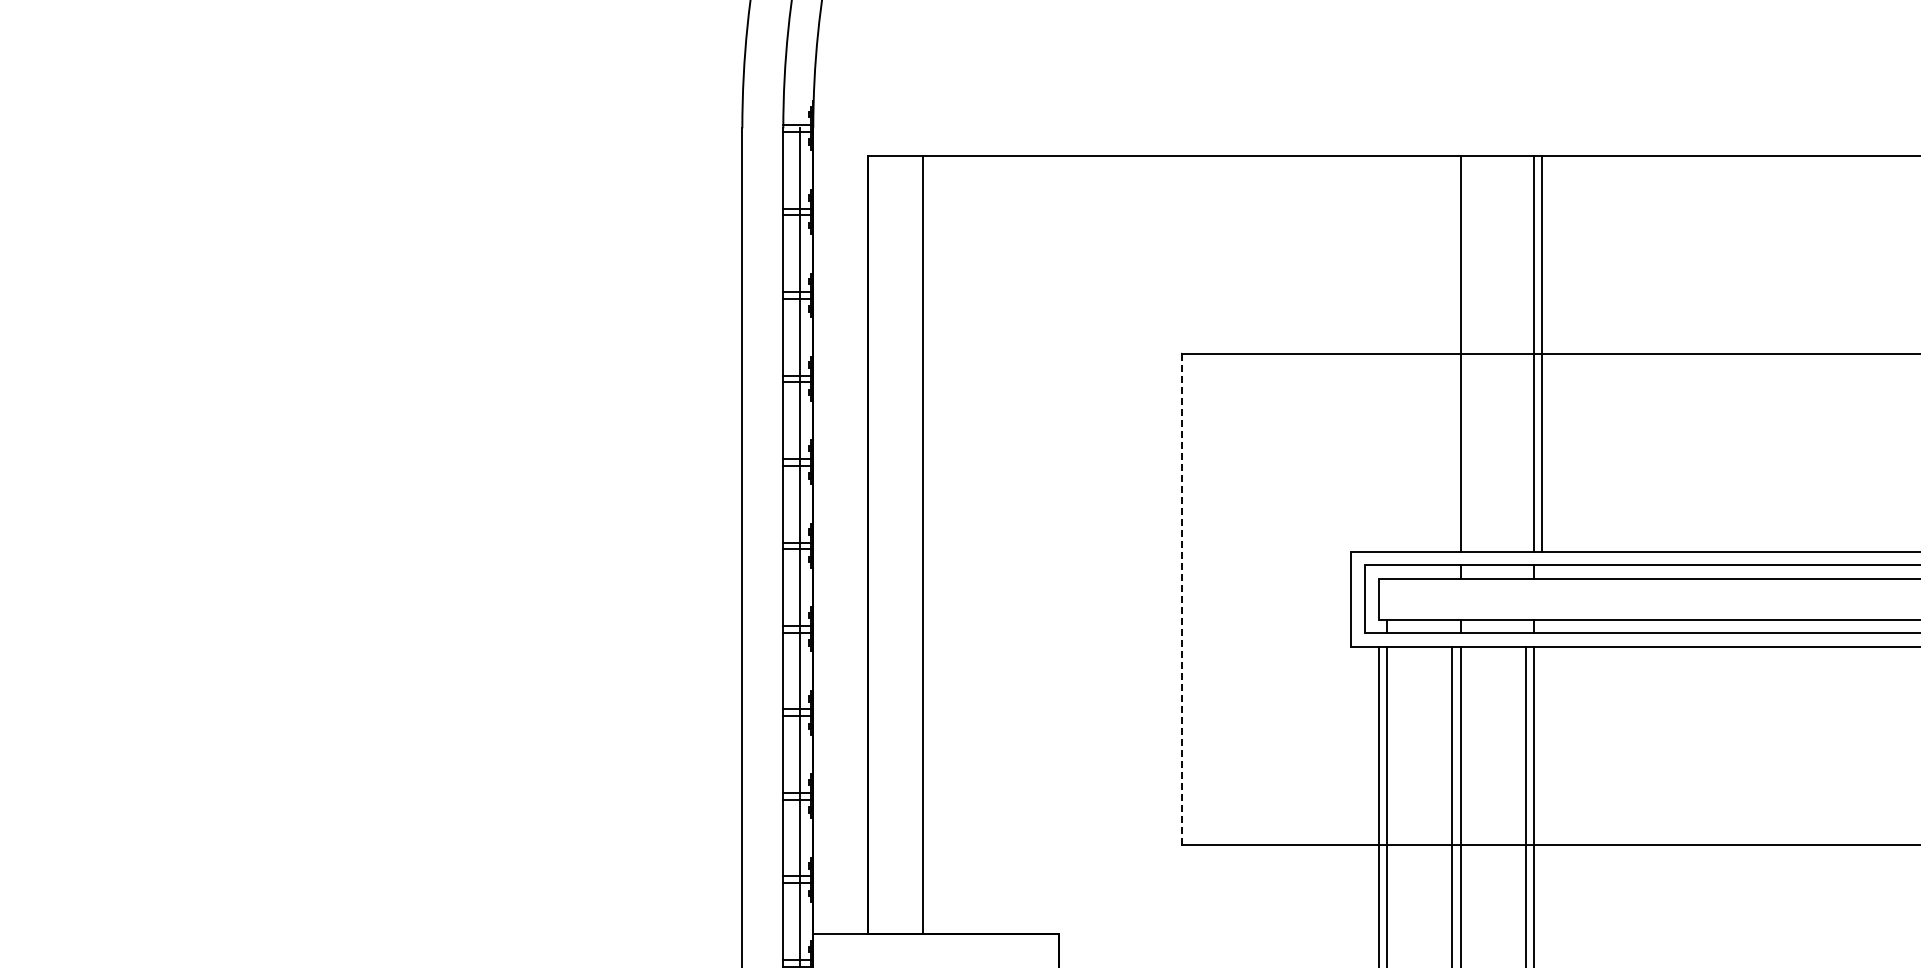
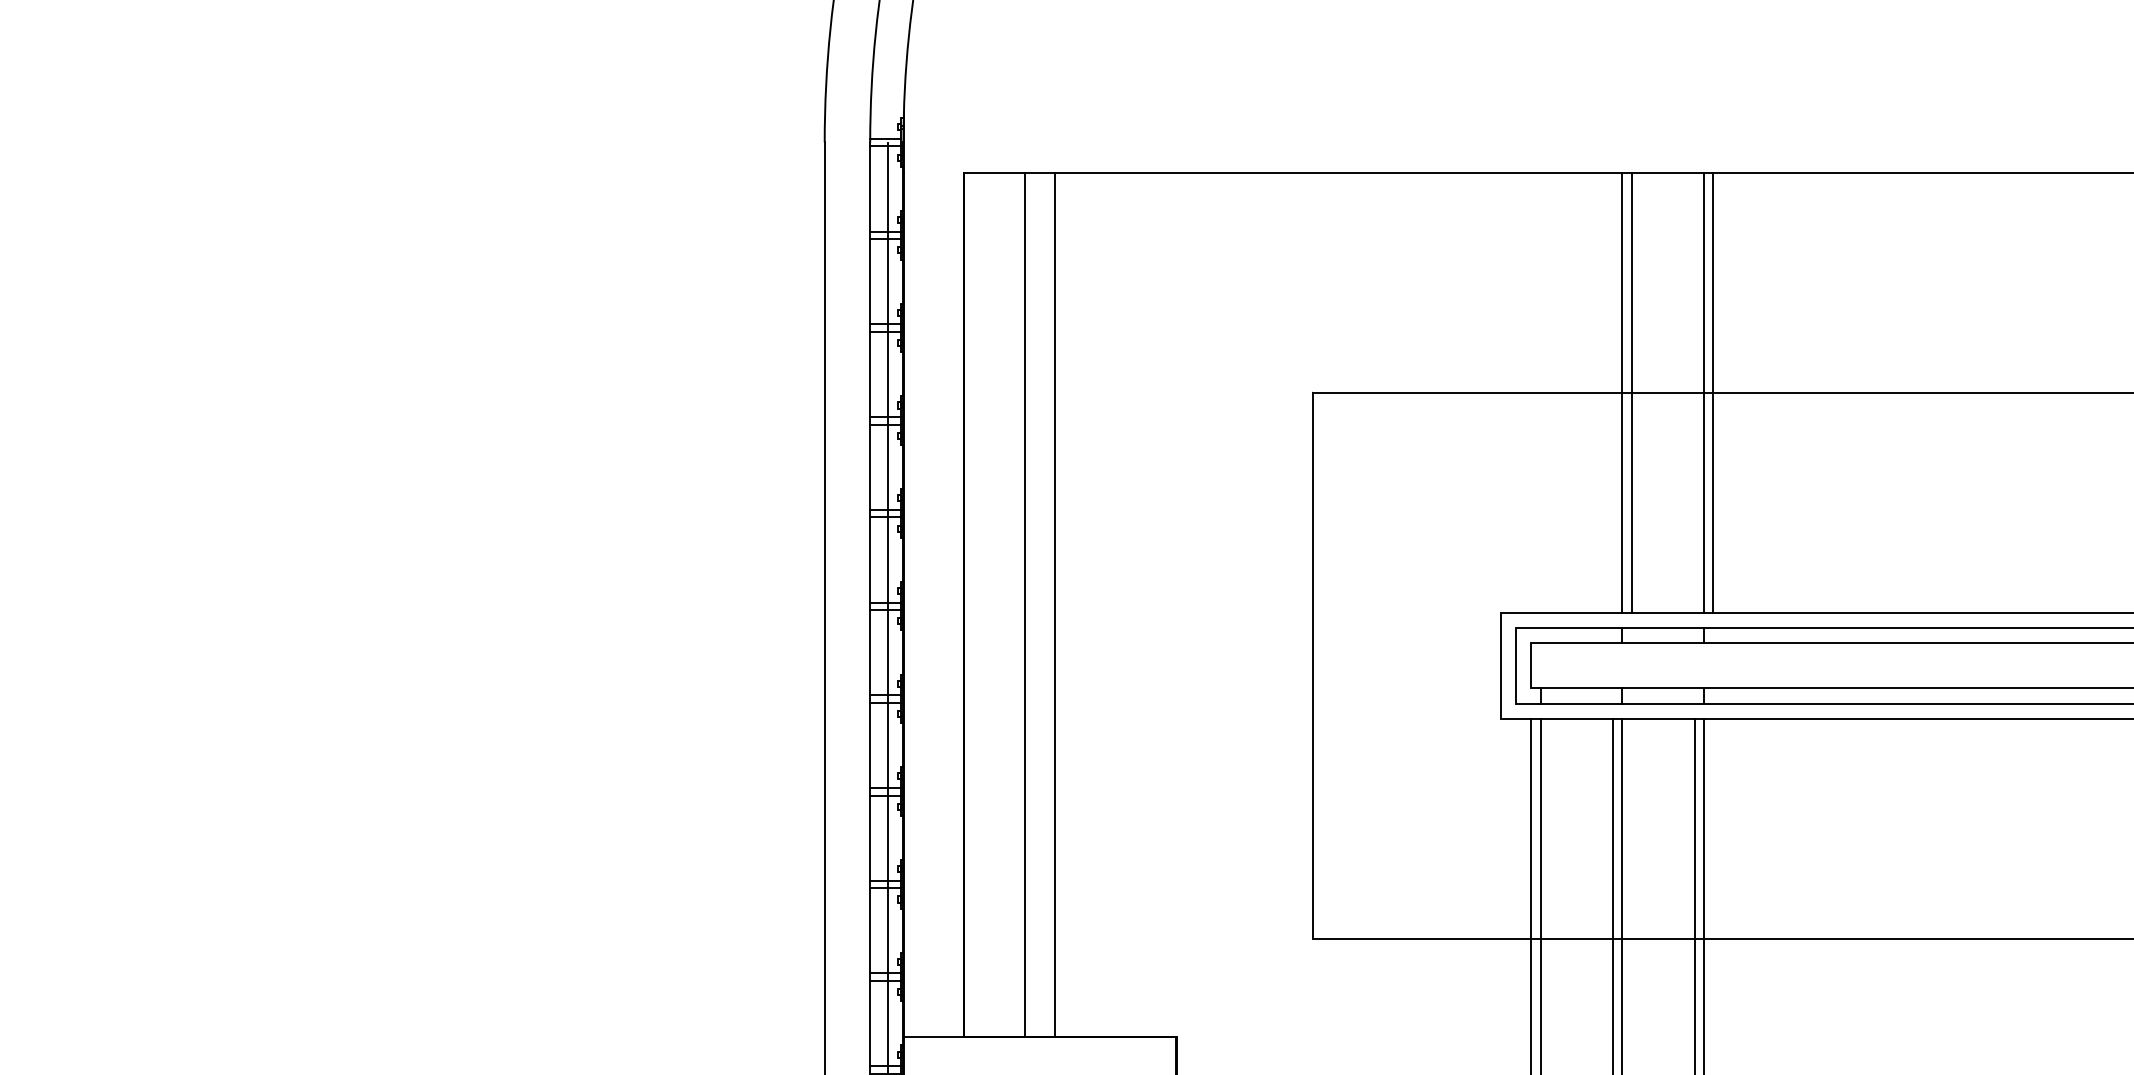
line: (1468, 353) -> (1631, 392), added
line: (949, 544) -> (1054, 604), added
line: (1182, 599) -> (1313, 665), dashed -> solid

